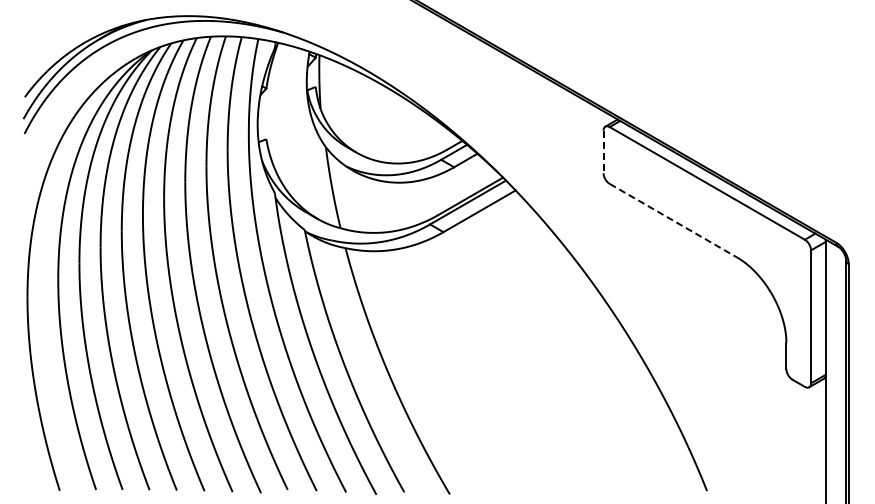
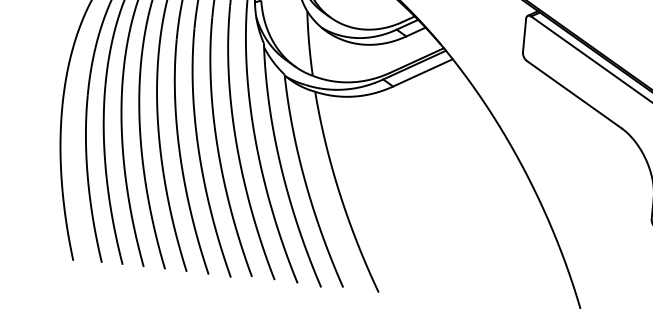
line: (603, 152) -> (524, 35), dashed -> solid
line: (673, 220) -> (574, 94), dashed -> solid

